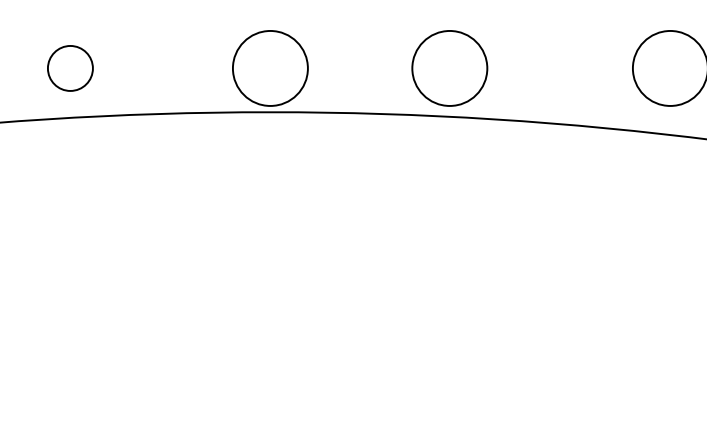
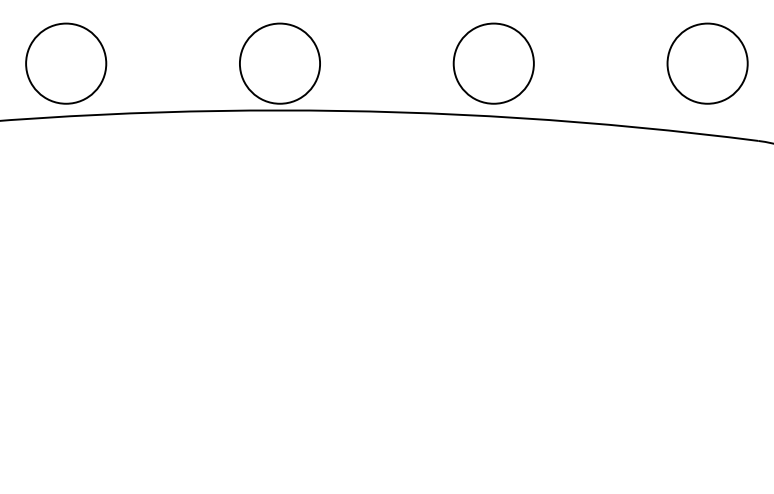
circle: (70, 68) -> (66, 63), size x1.67
circle: (449, 68) -> (493, 63), moved

